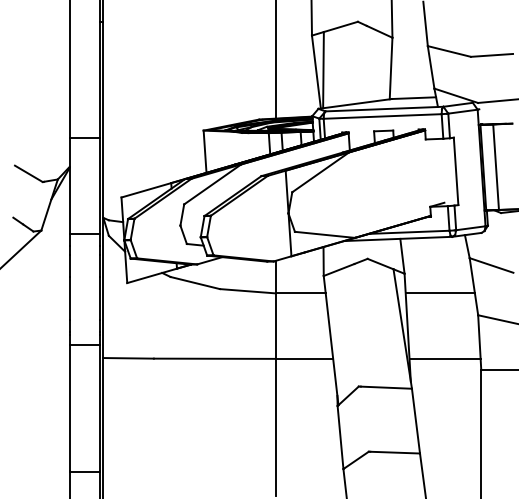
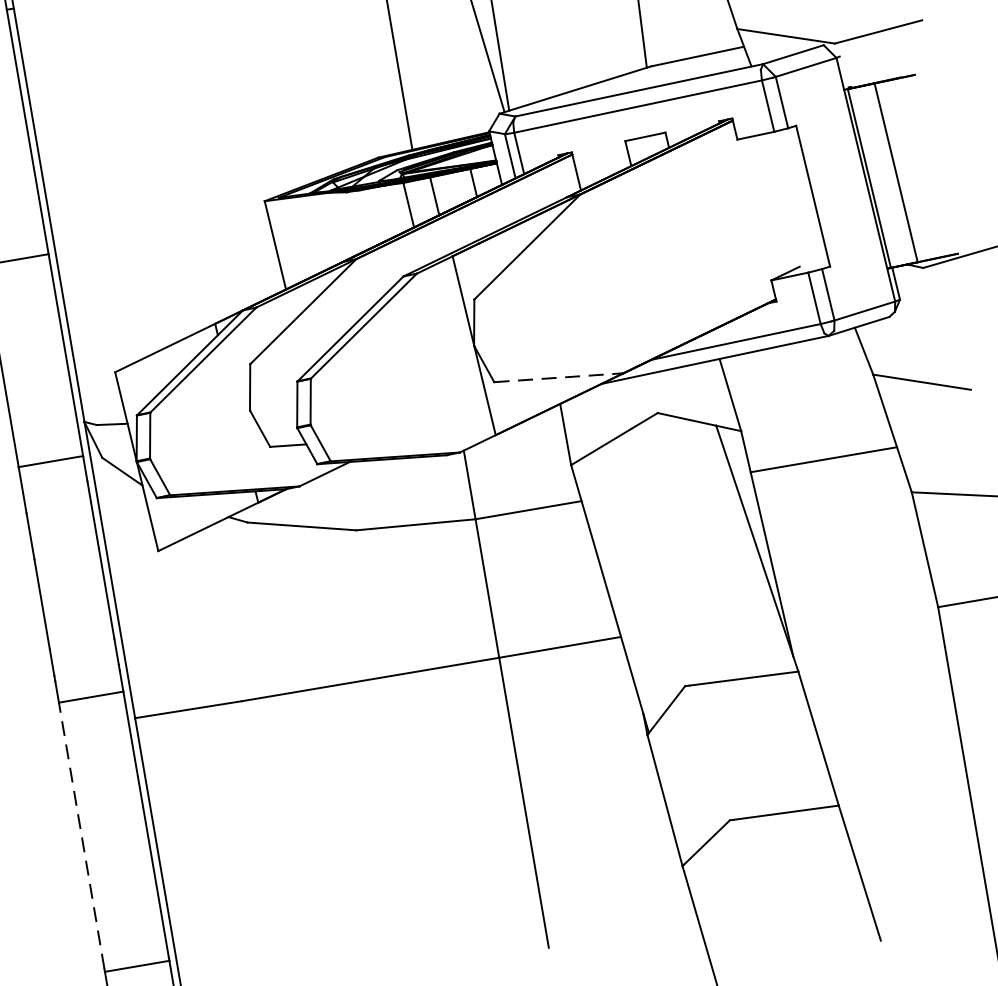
line: (325, 234) -> (559, 376), solid -> dashed
line: (444, 358) -> (856, 595), removed
line: (69, 407) -> (81, 835), solid -> dashed

